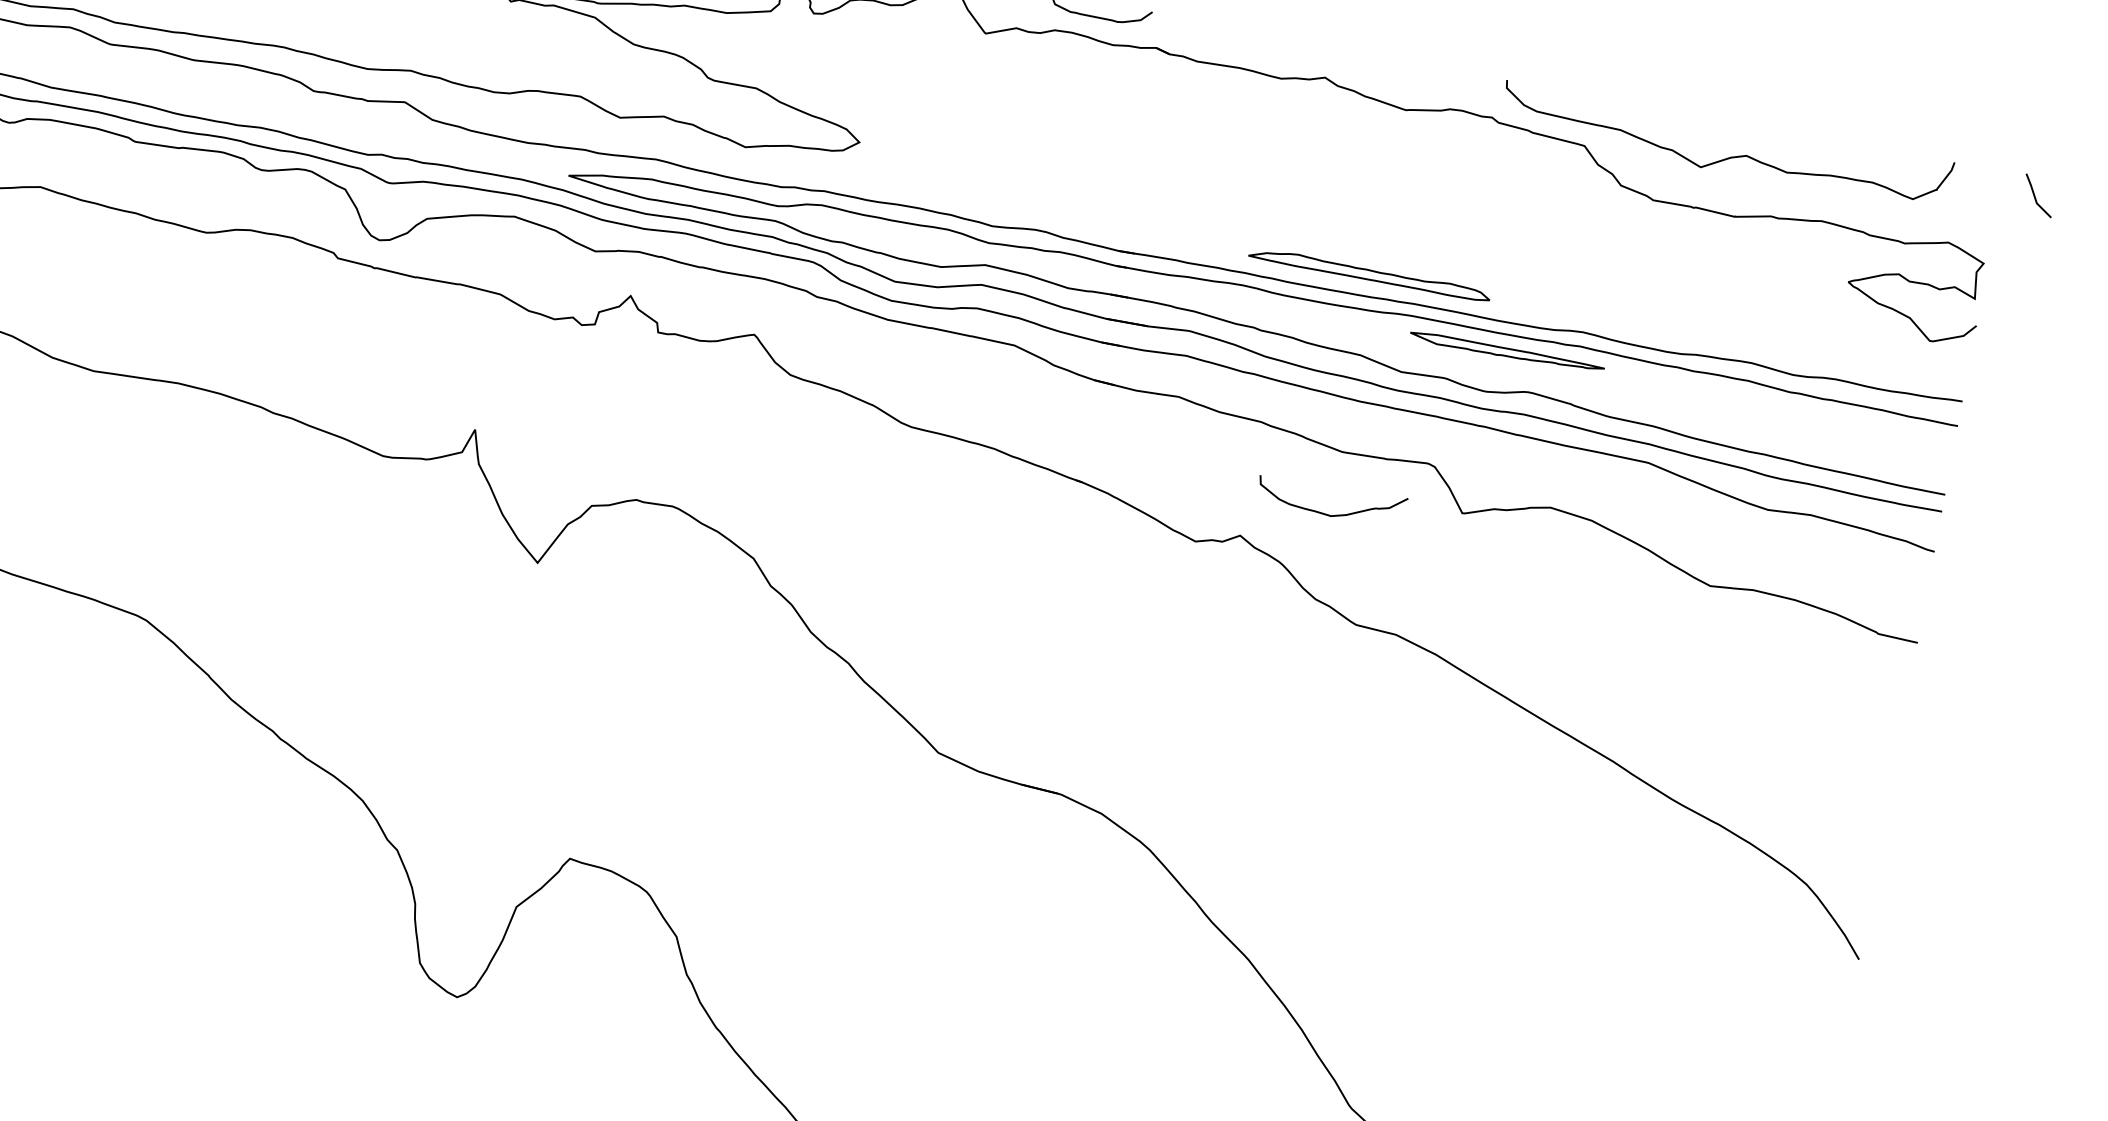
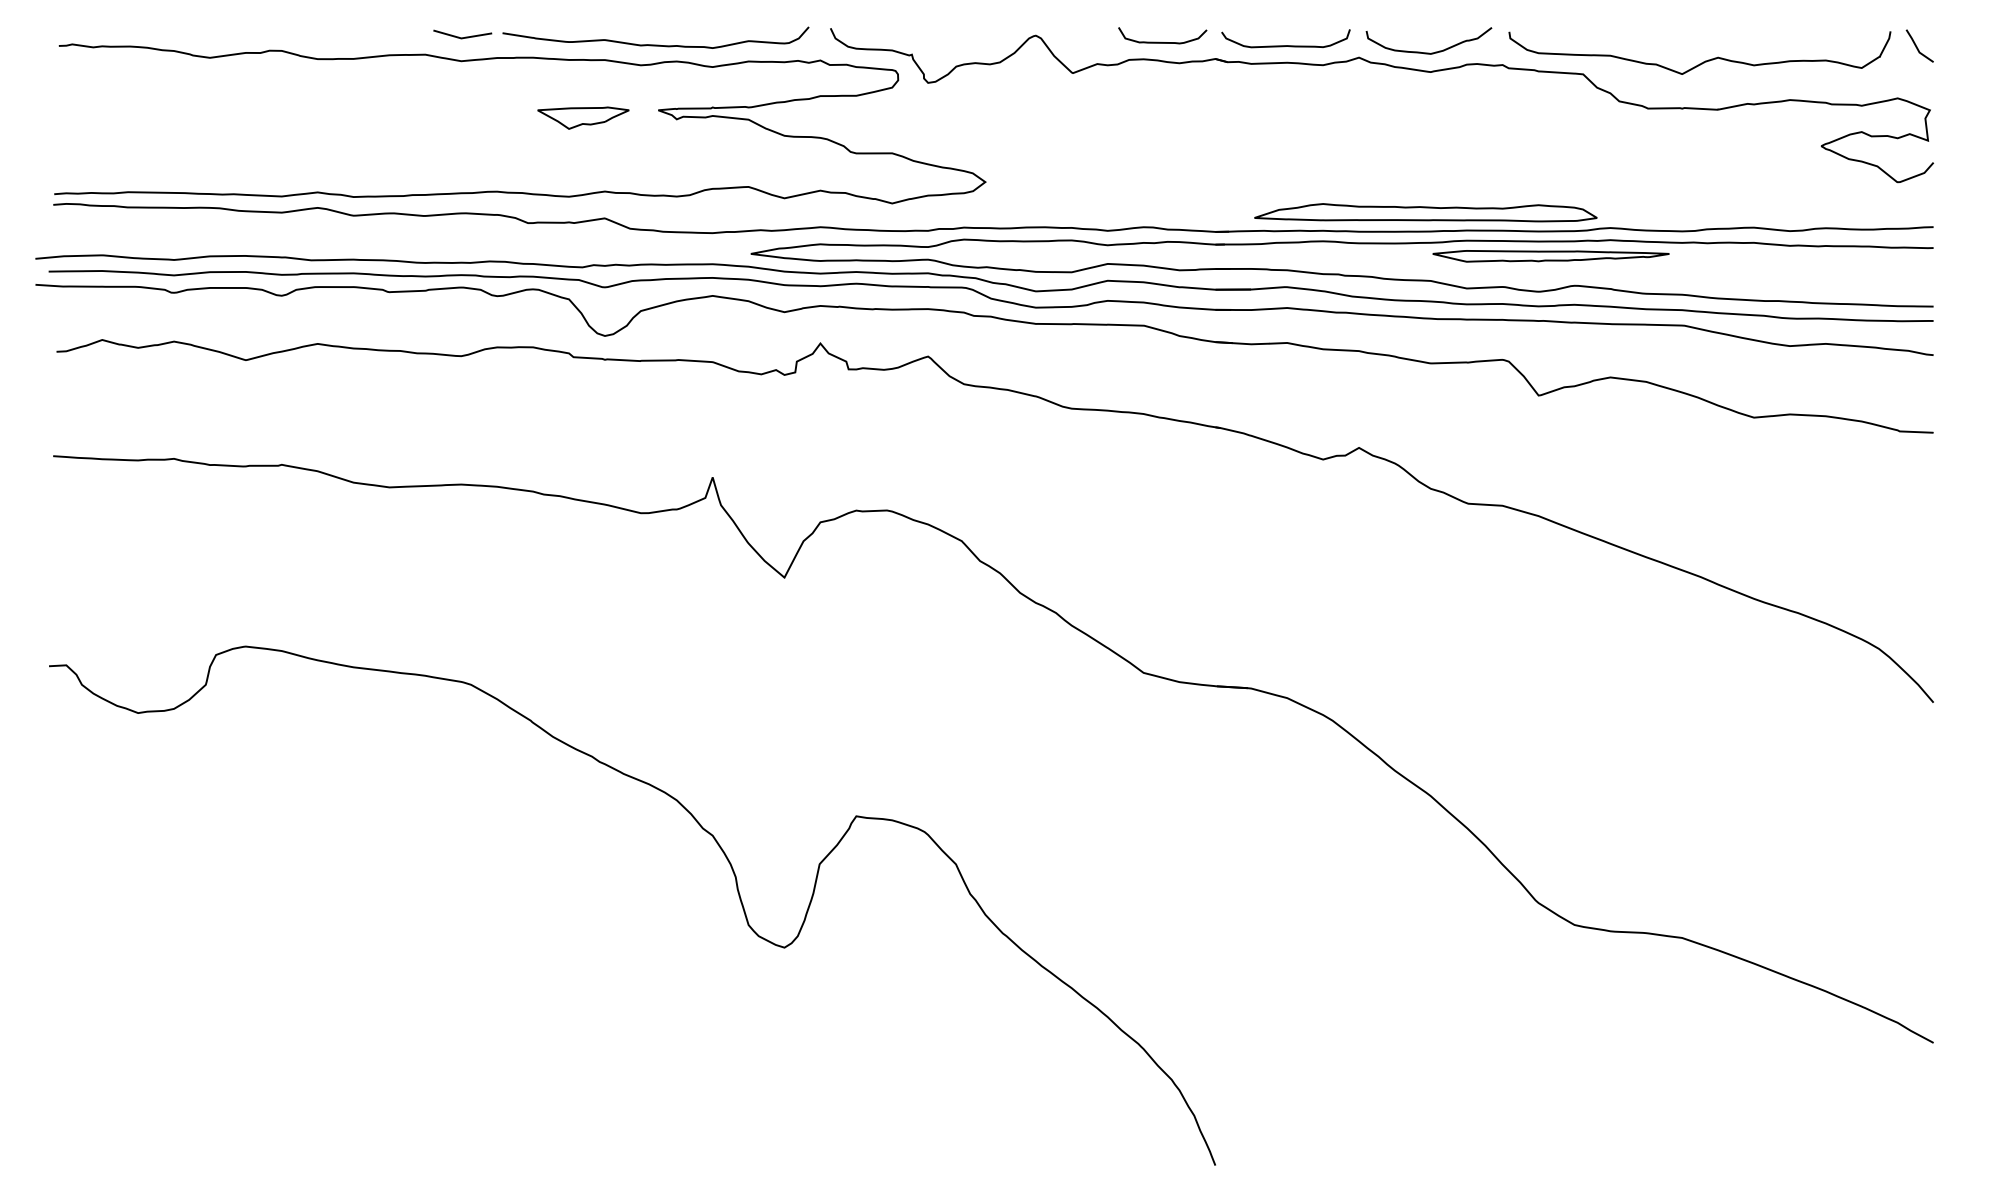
curve: (1241, 47) -> (1285, 45), added
line: (2035, 195) -> (1917, 46), moved
part: (1369, 273) -> (1425, 212), size x1.67
part: (1506, 352) -> (1550, 256), size x1.43
curve: (1328, 513) -> (1428, 52), moved

